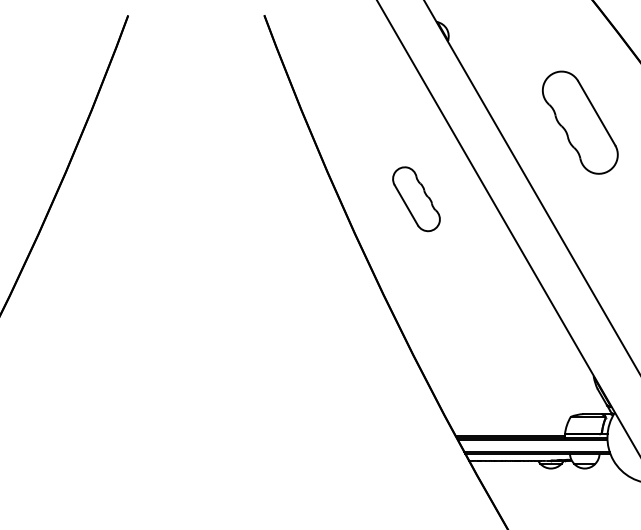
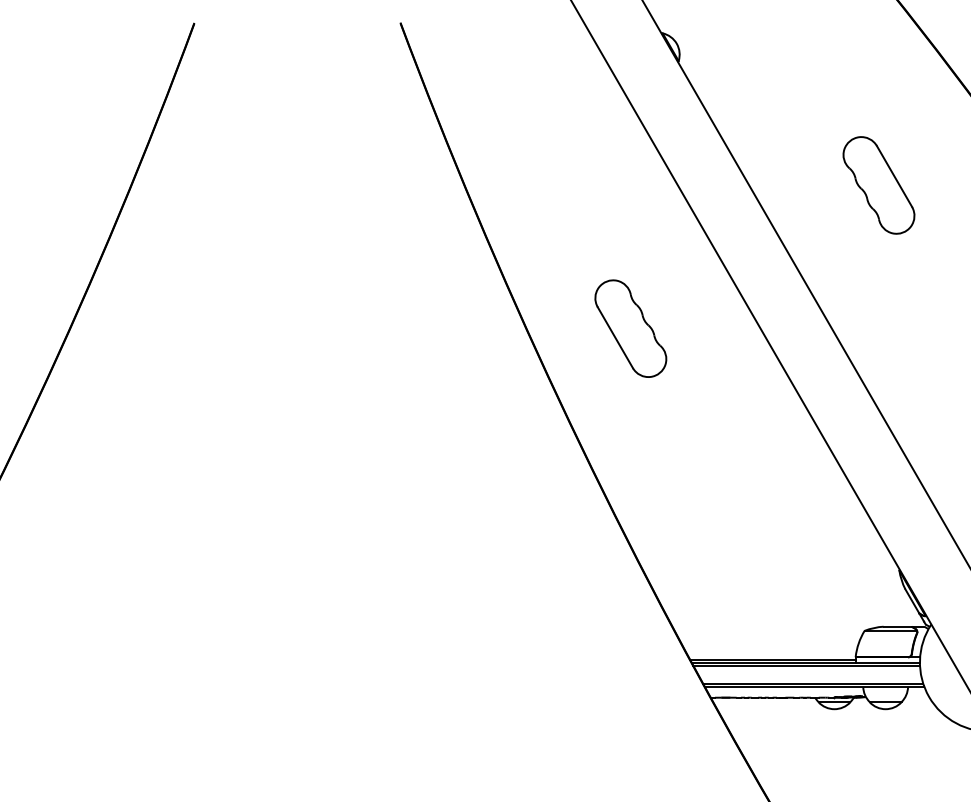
part: (580, 122) -> (879, 185), size x0.62
part: (416, 199) -> (630, 329), moved

